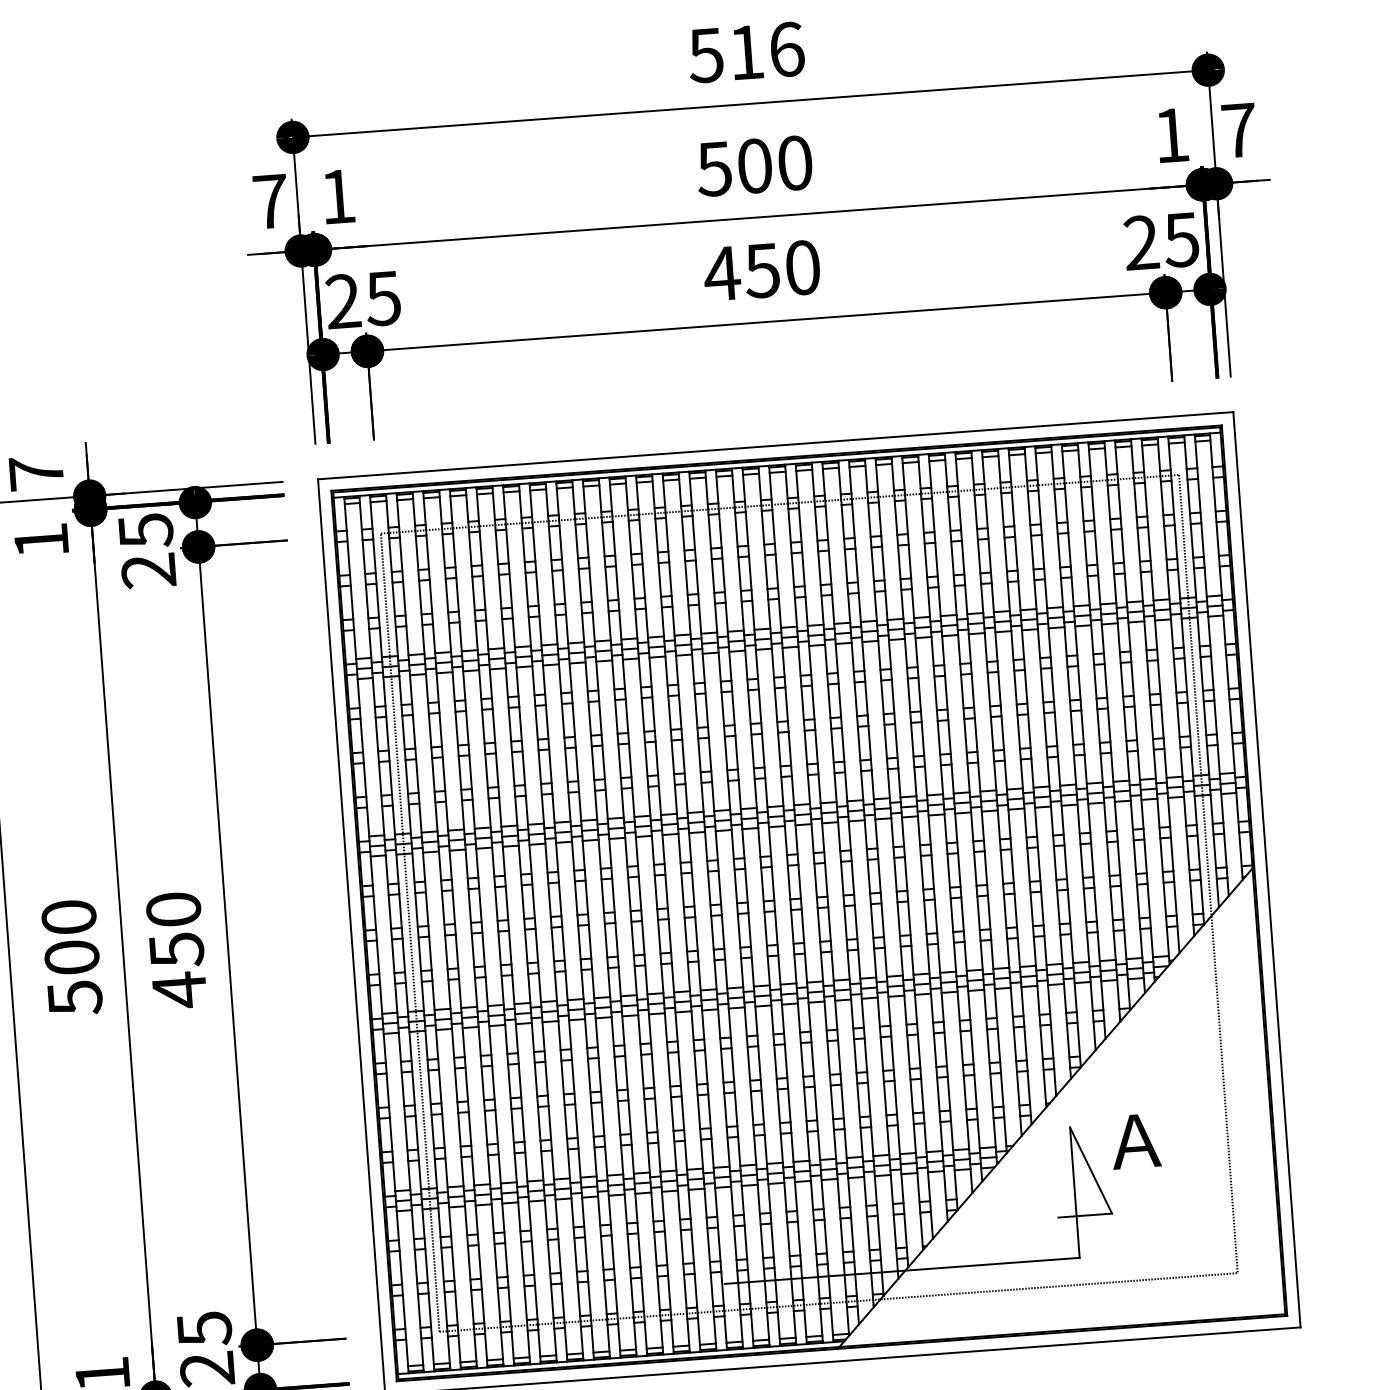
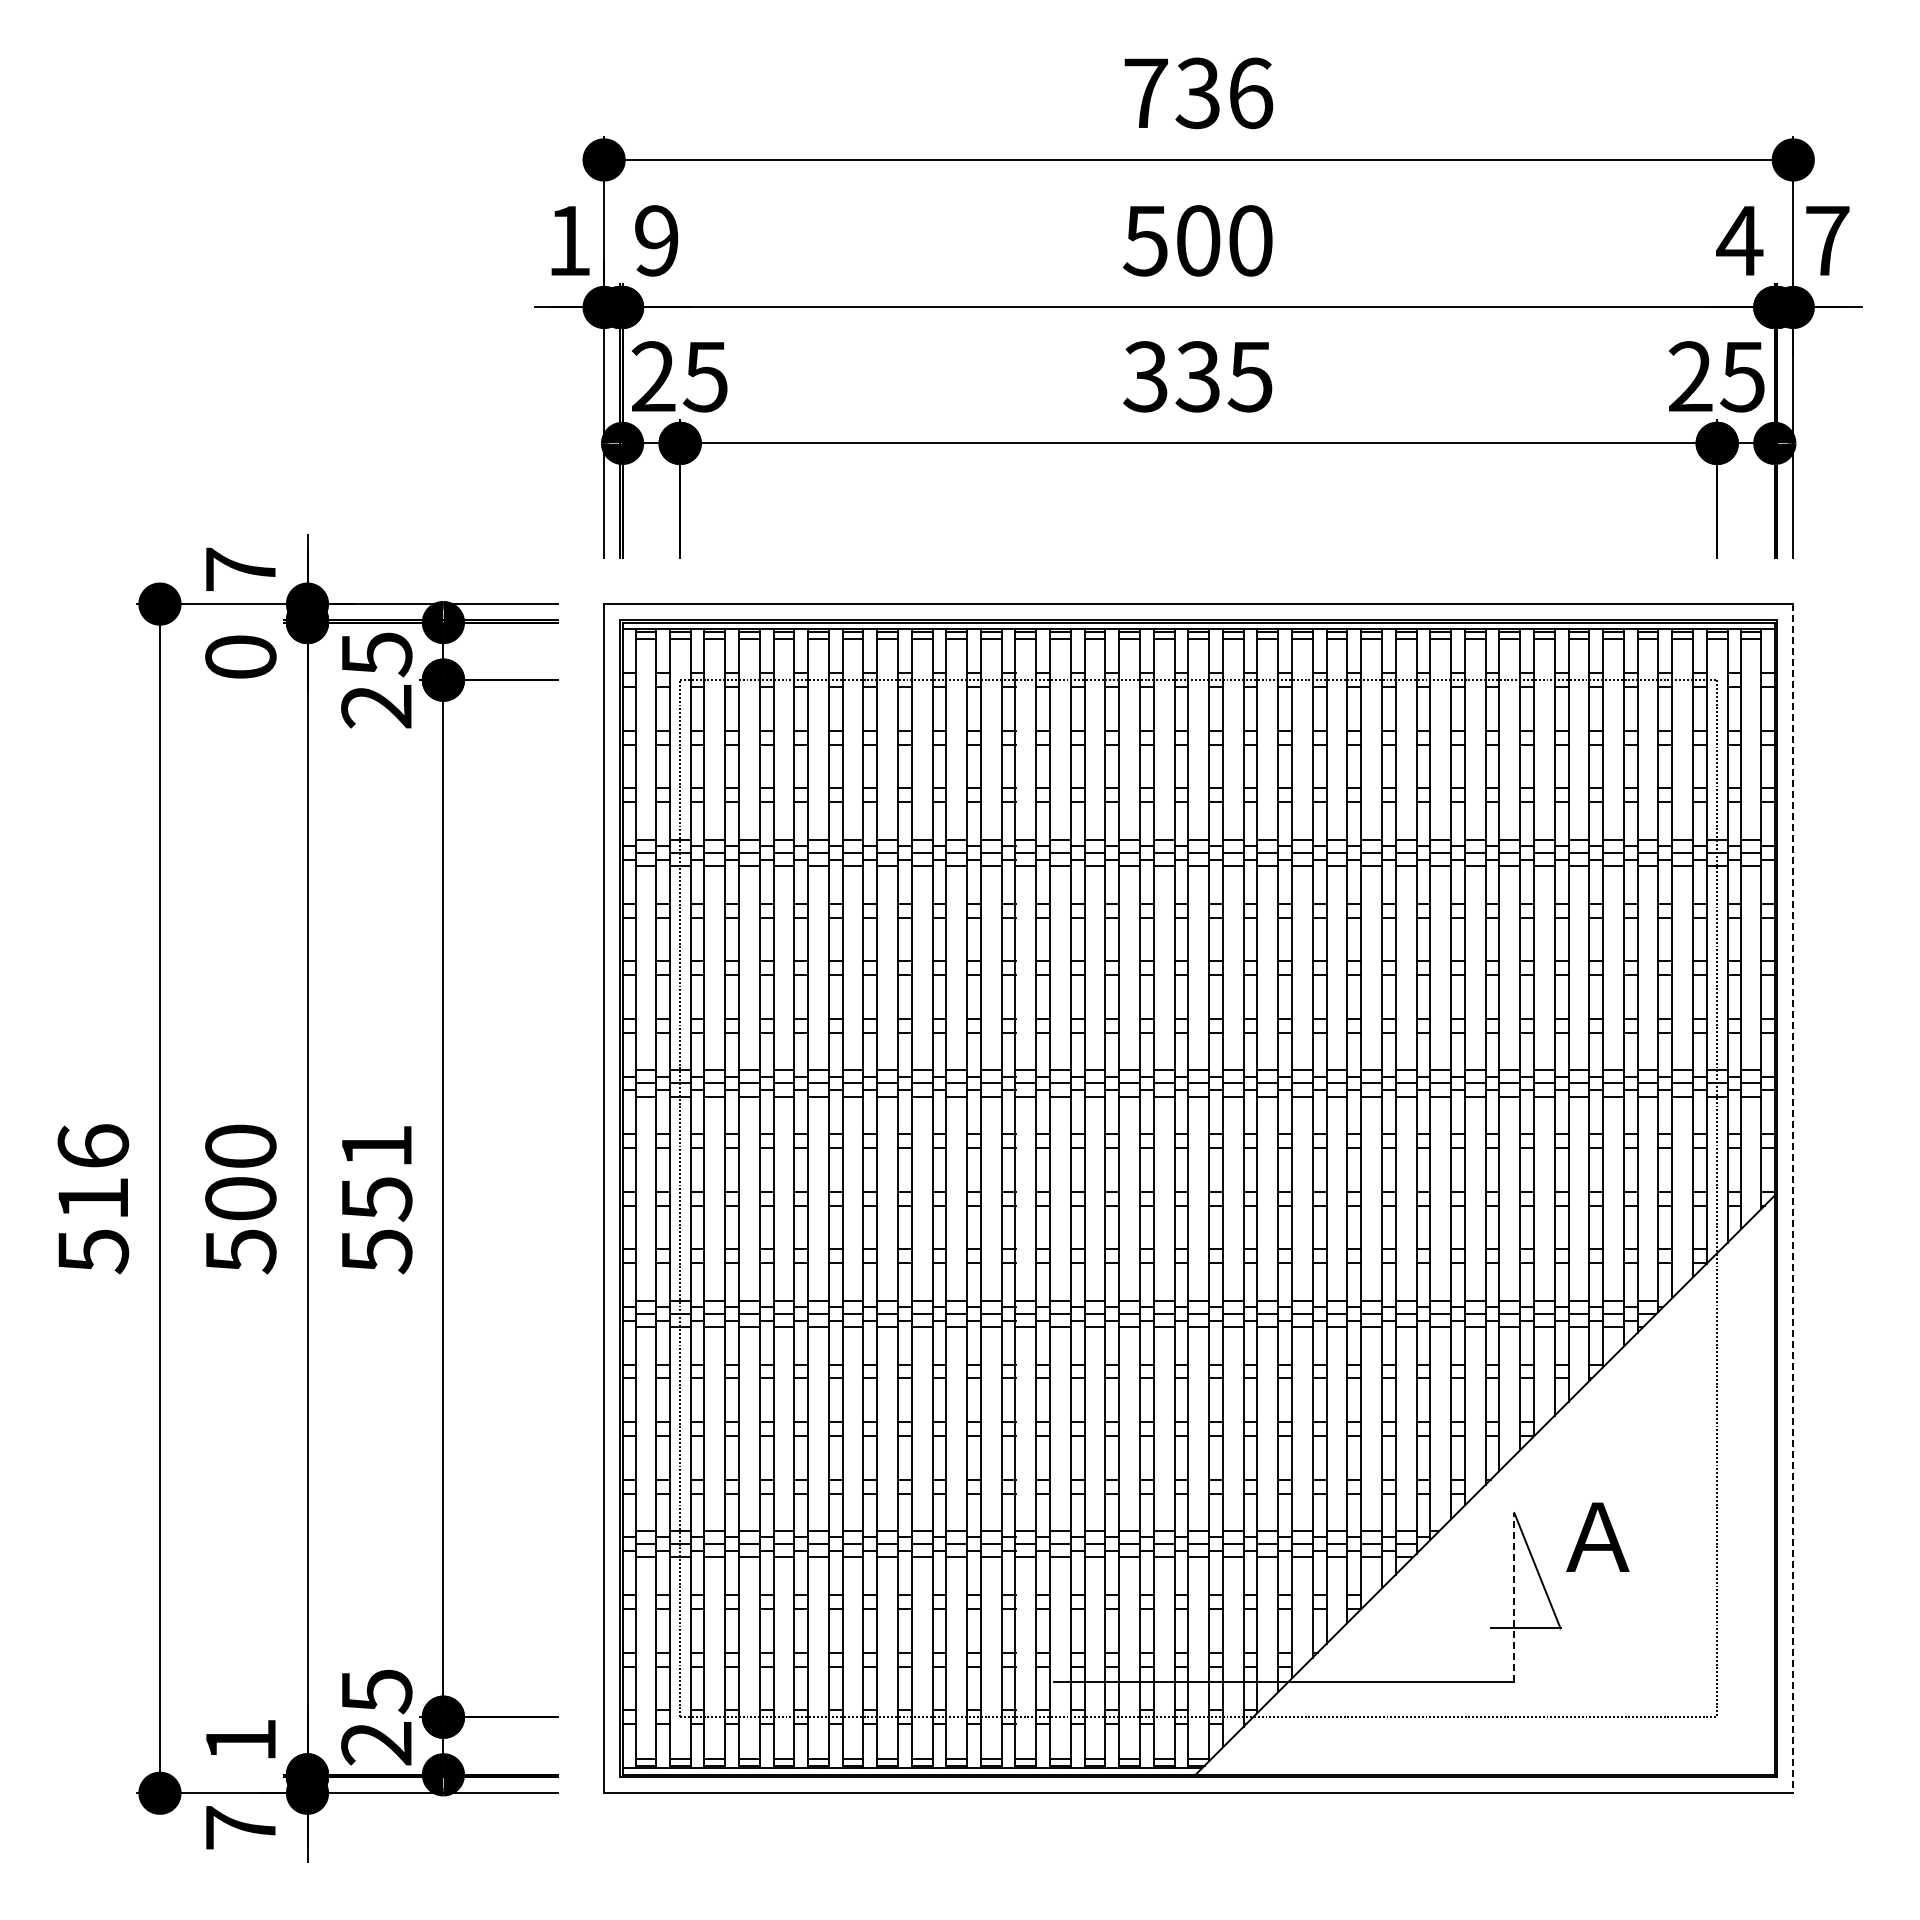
text: (725, 54) -> (1171, 93), 516 -> 736
text: (1171, 135) -> (1739, 240), 1 -> 4
text: (337, 196) -> (656, 240), 1 -> 9
text: (270, 201) -> (569, 240), 7 -> 1
text: (761, 270) -> (1197, 376), 450 -> 335
text: (41, 540) -> (240, 656), 1 -> 0
line: (1267, 869) -> (1793, 1198), solid -> dashed
text: (176, 950) -> (376, 1199), 450 -> 551
line: (1074, 1192) -> (1514, 1597), solid -> dashed

